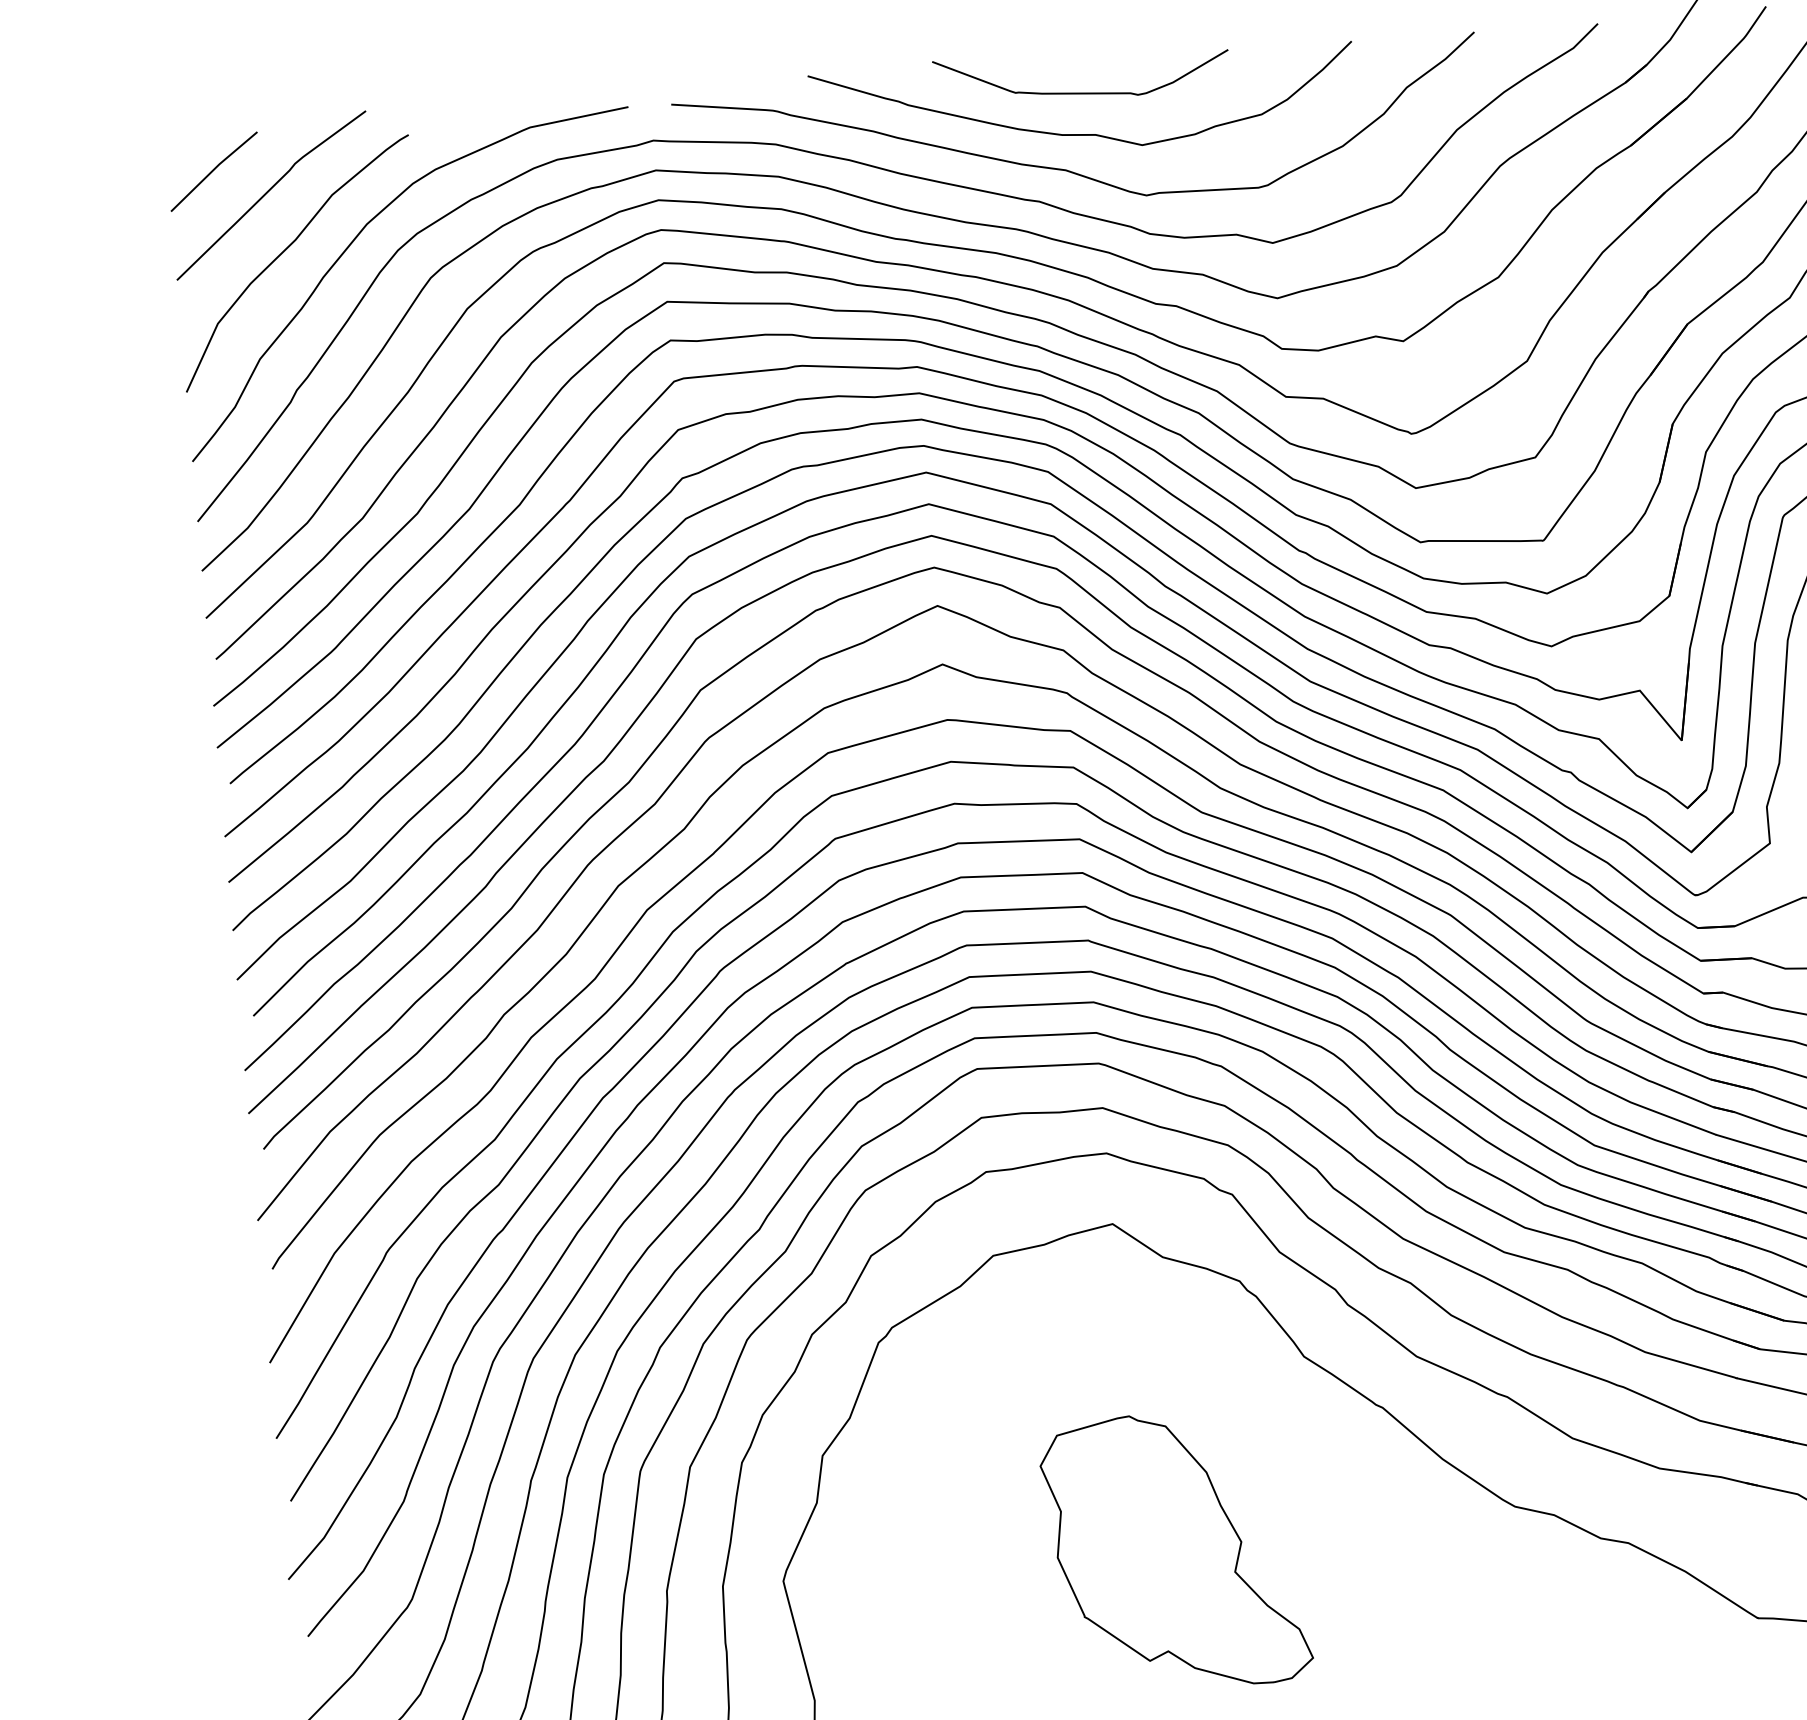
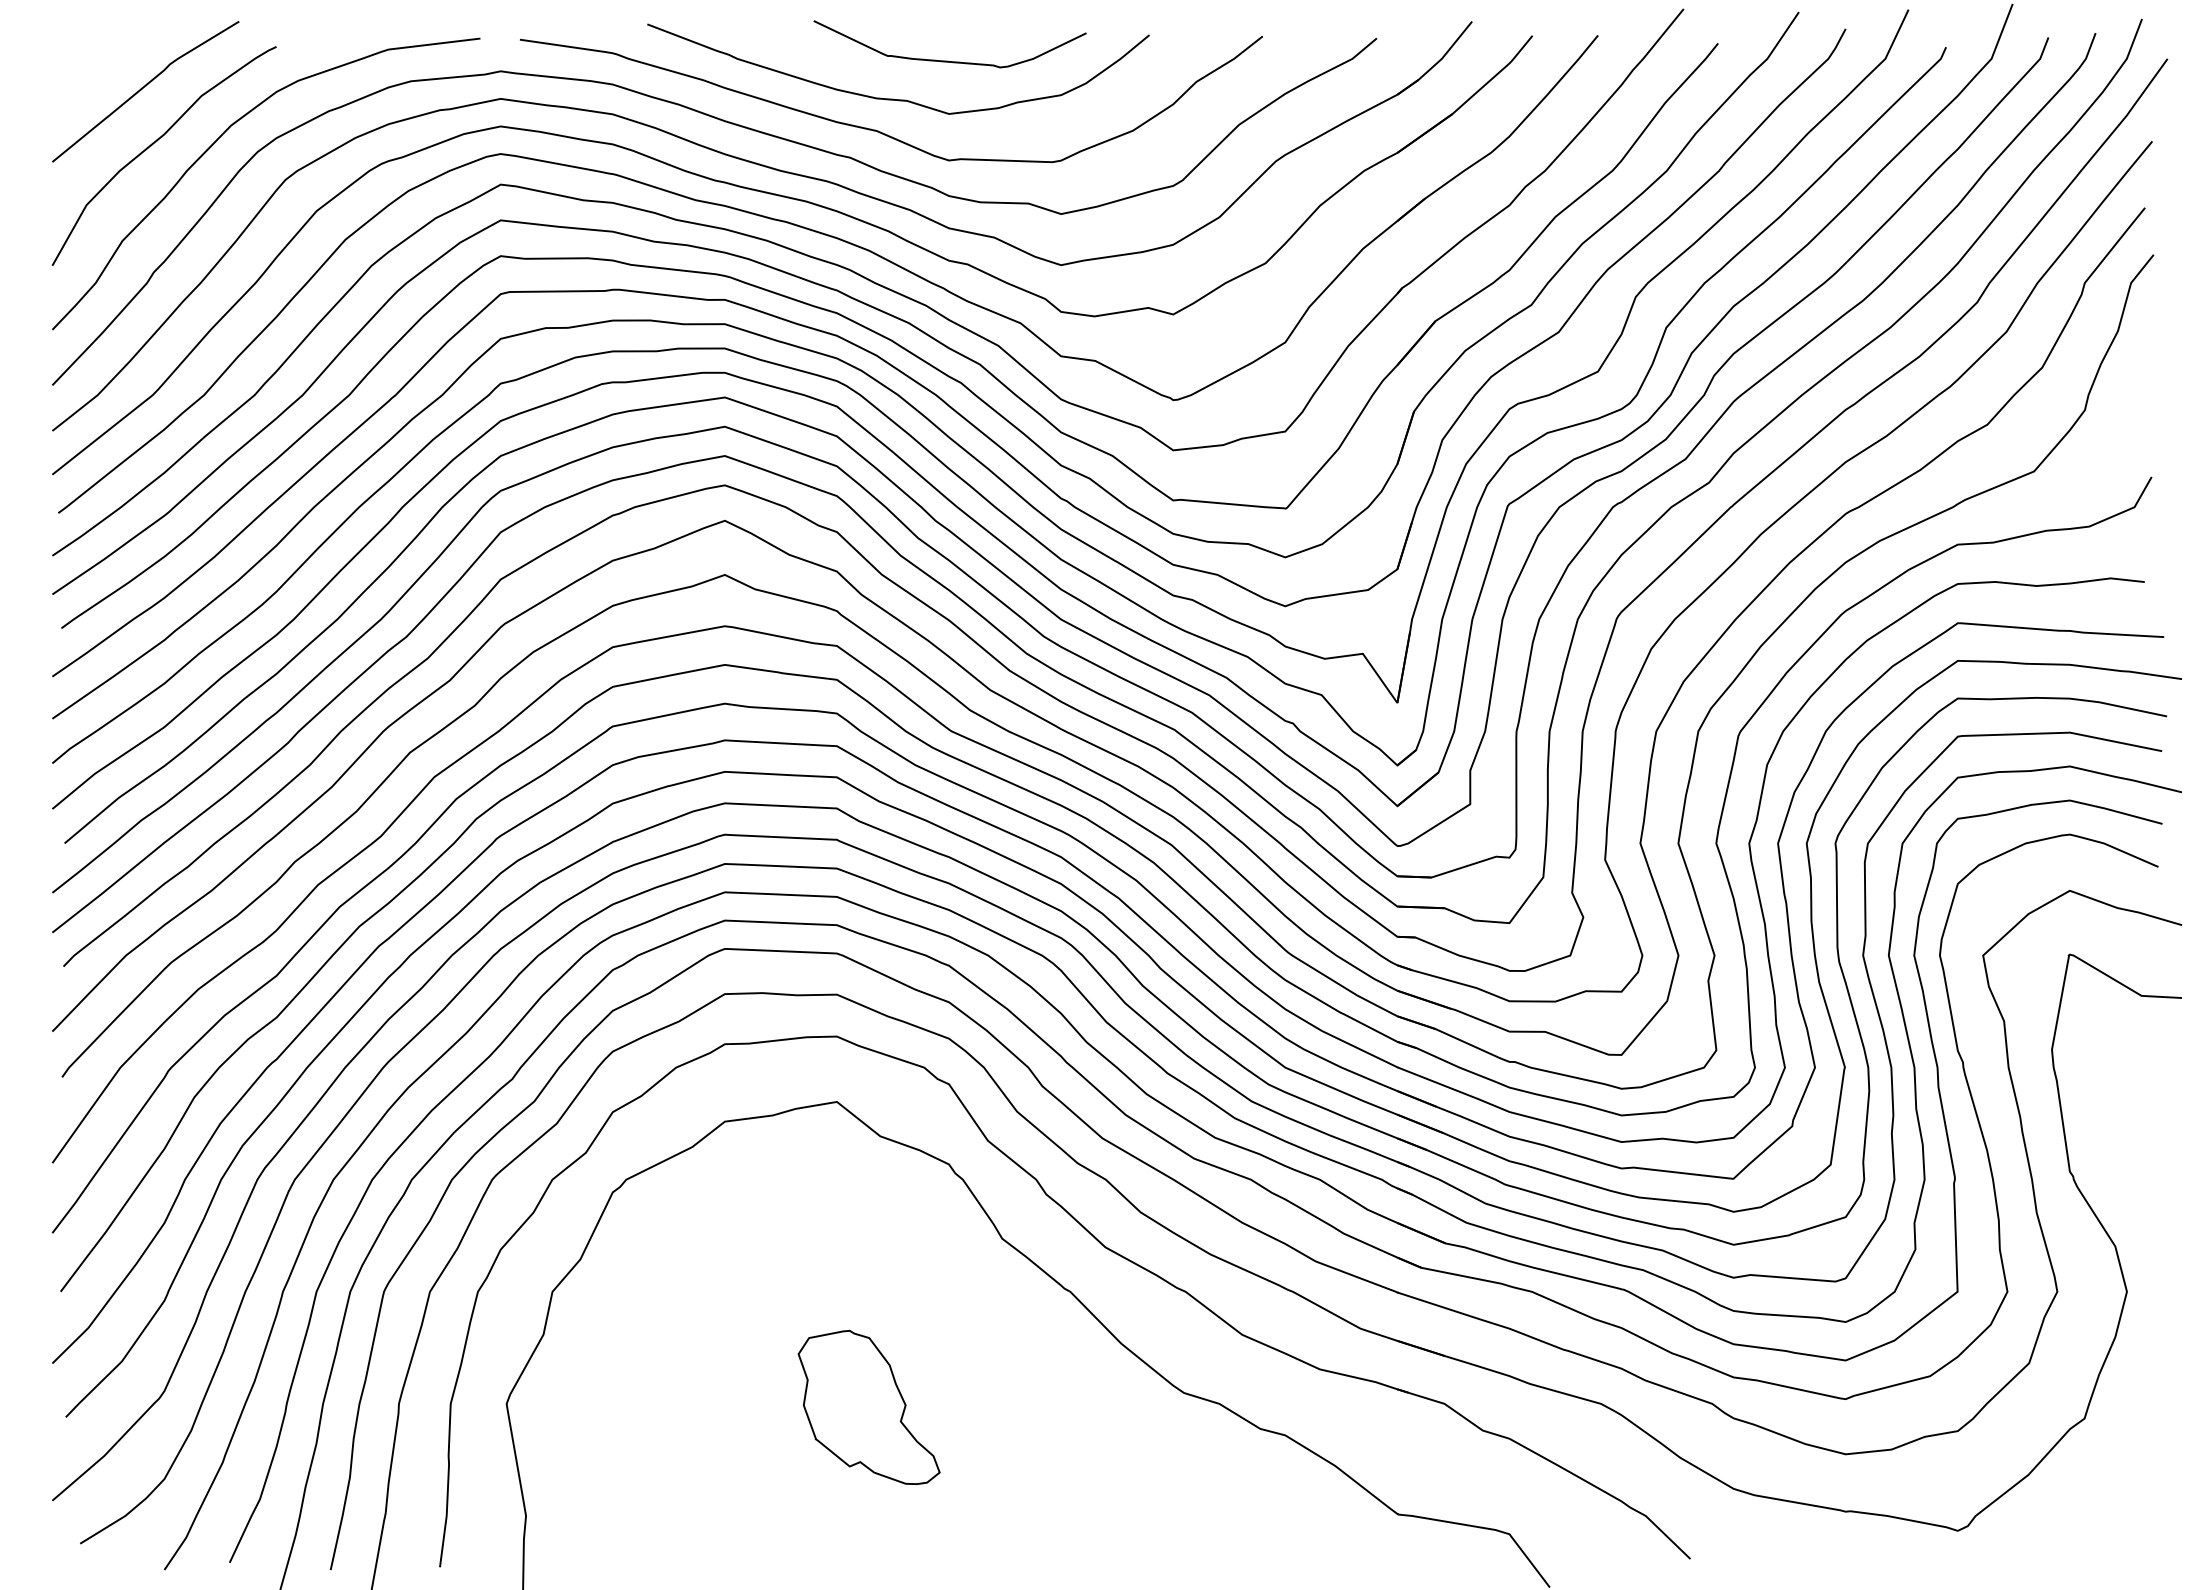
curve: (1081, 92) -> (948, 60), moved
line: (214, 170) -> (95, 64), removed
part: (1175, 1551) -> (868, 1407), size x0.6

